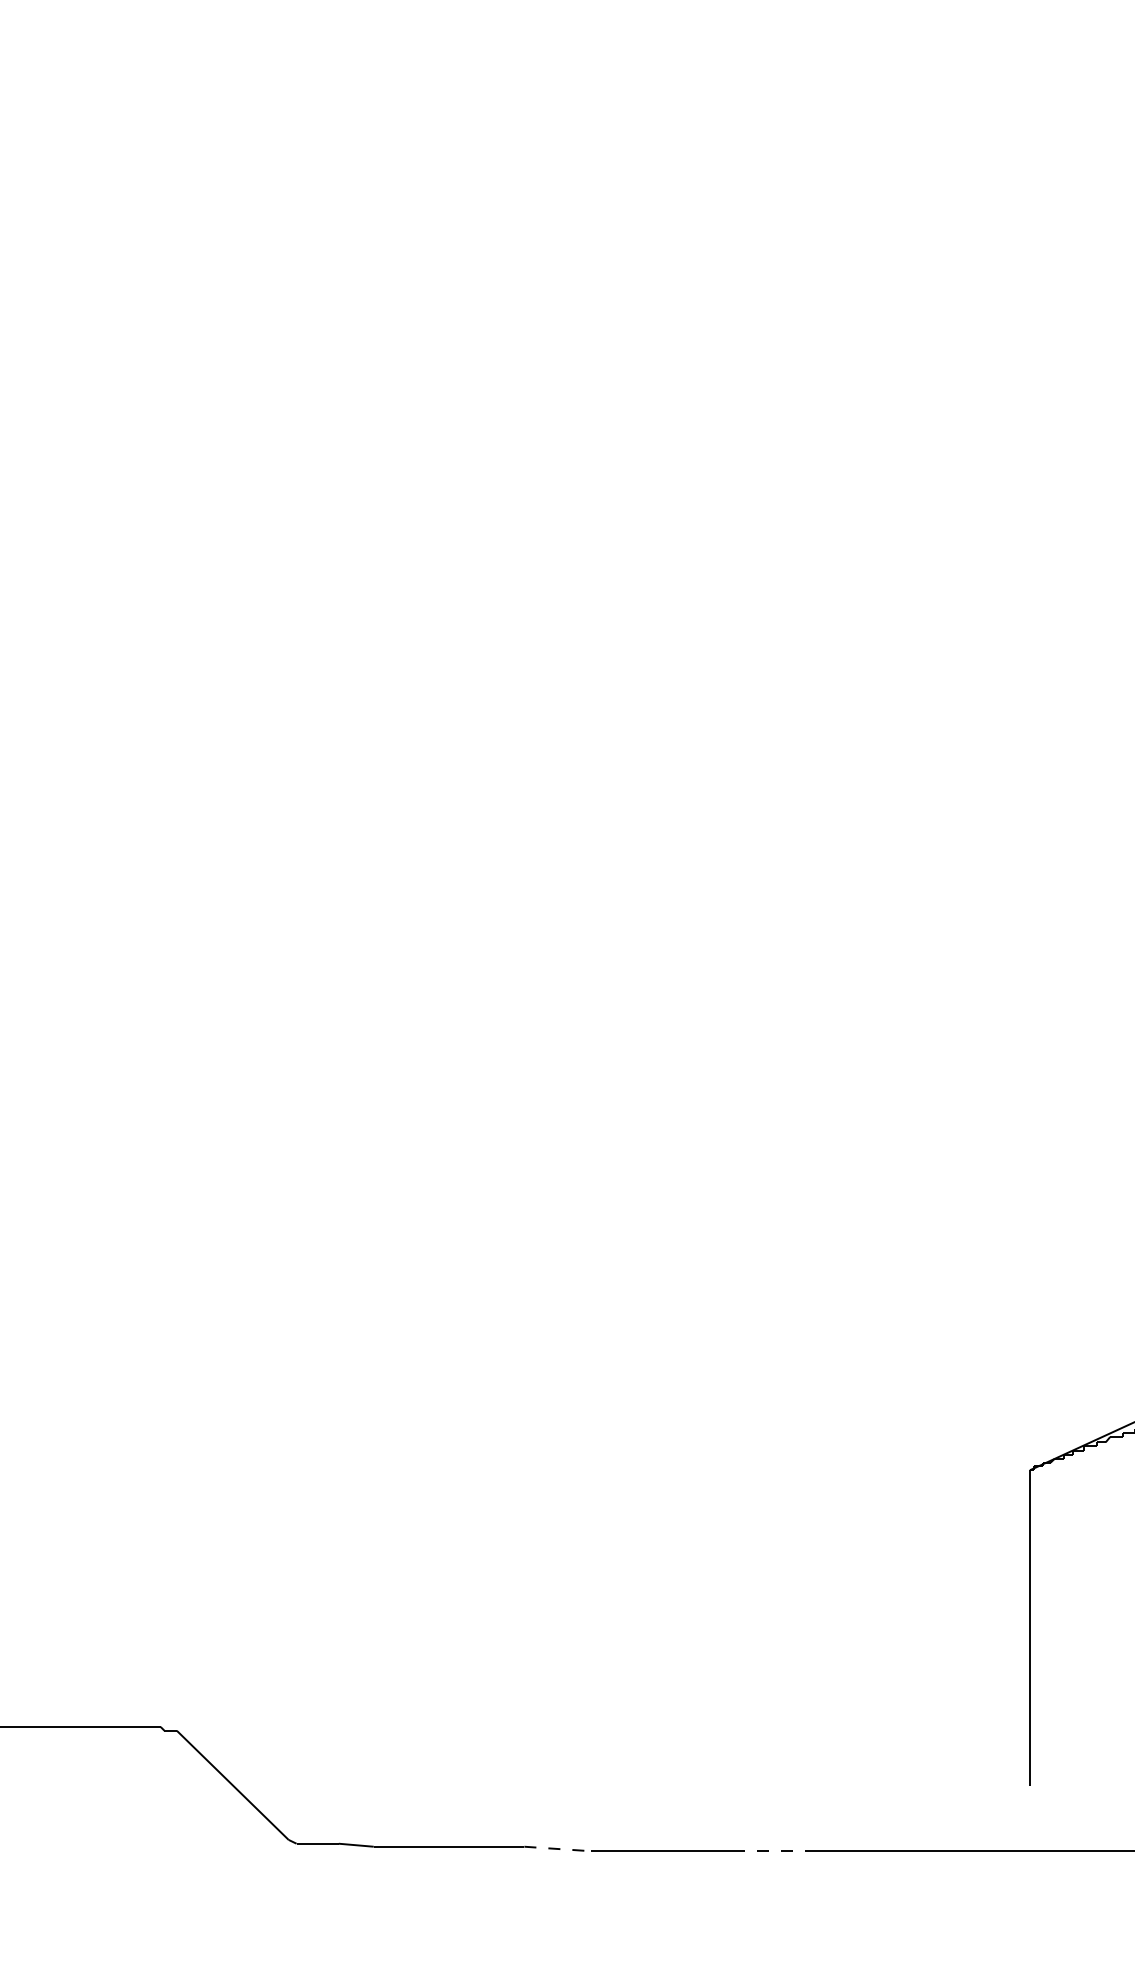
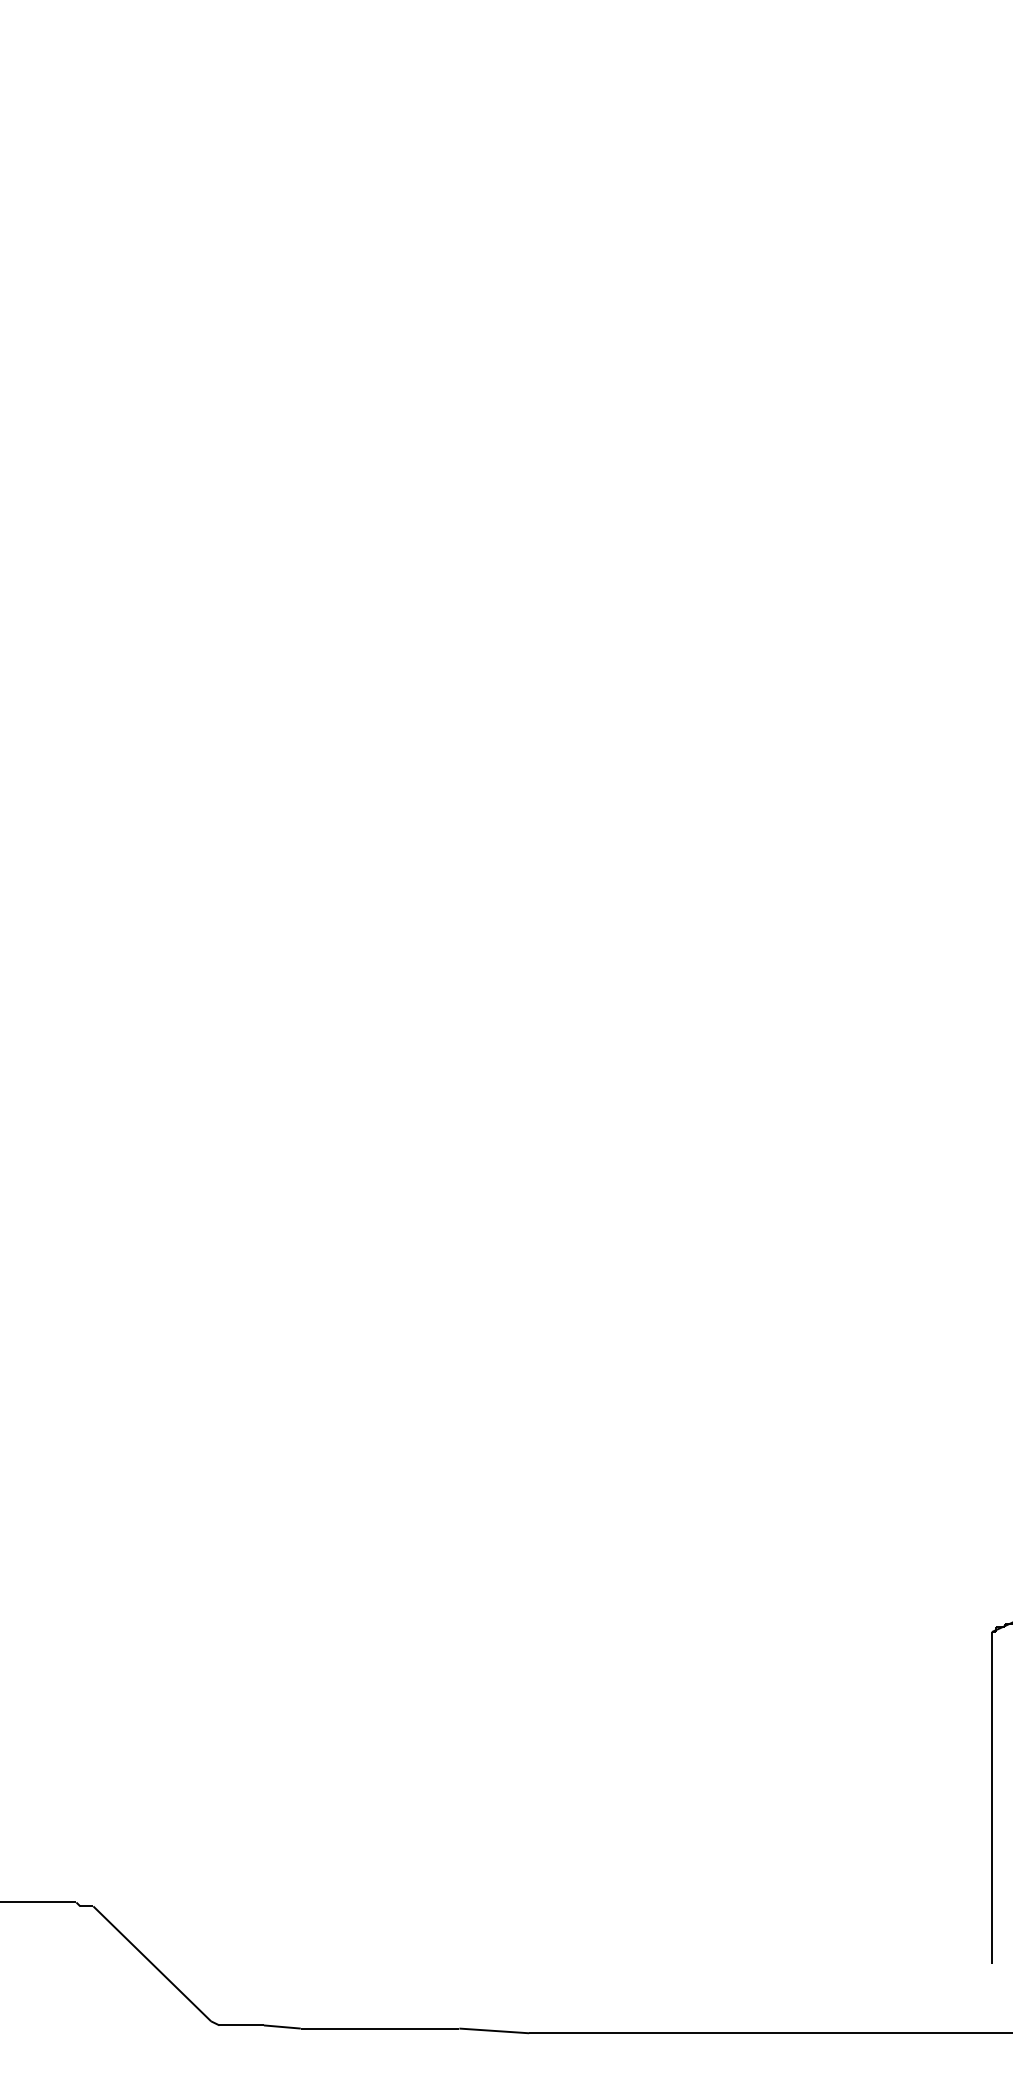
line: (557, 1849) -> (494, 2031), dashed -> solid
line: (771, 1851) -> (719, 2033), dashed -> solid

